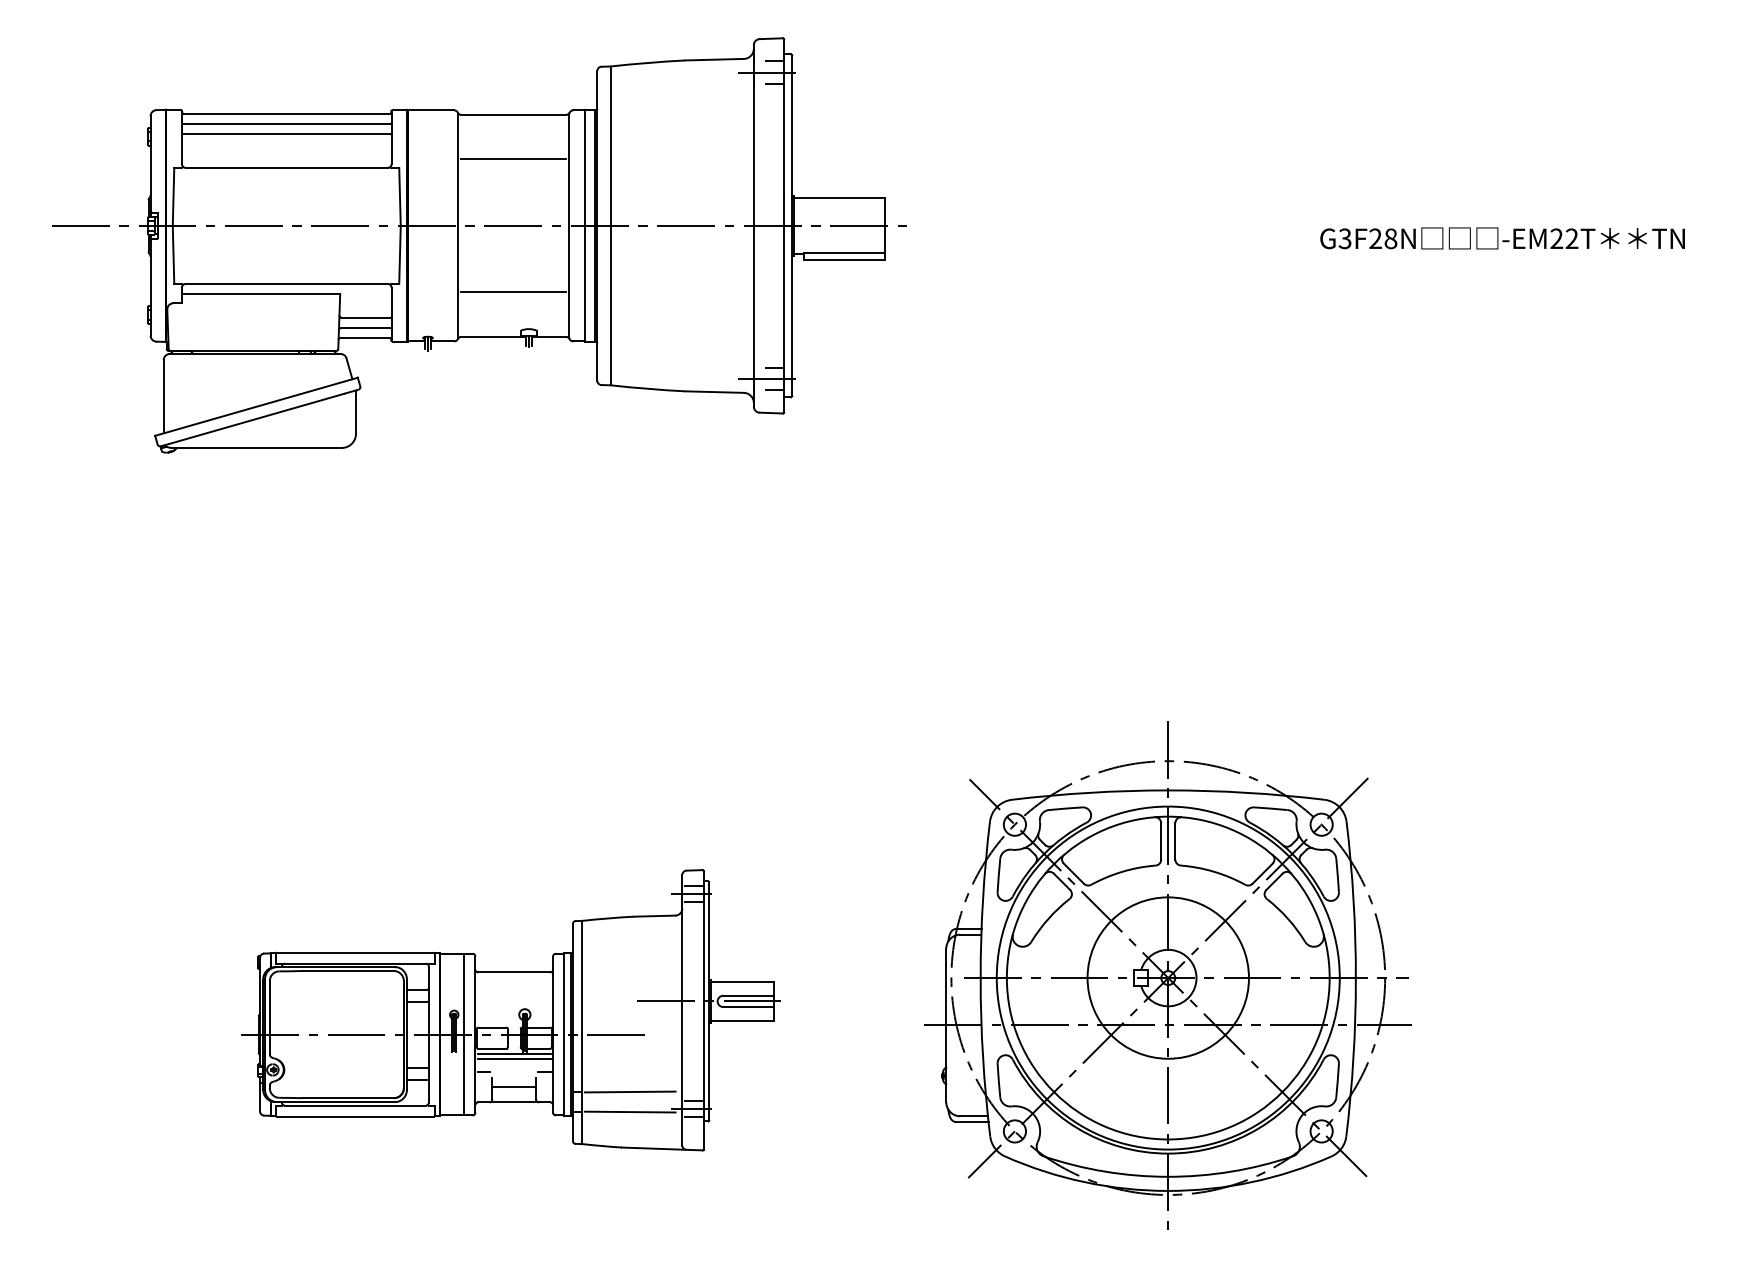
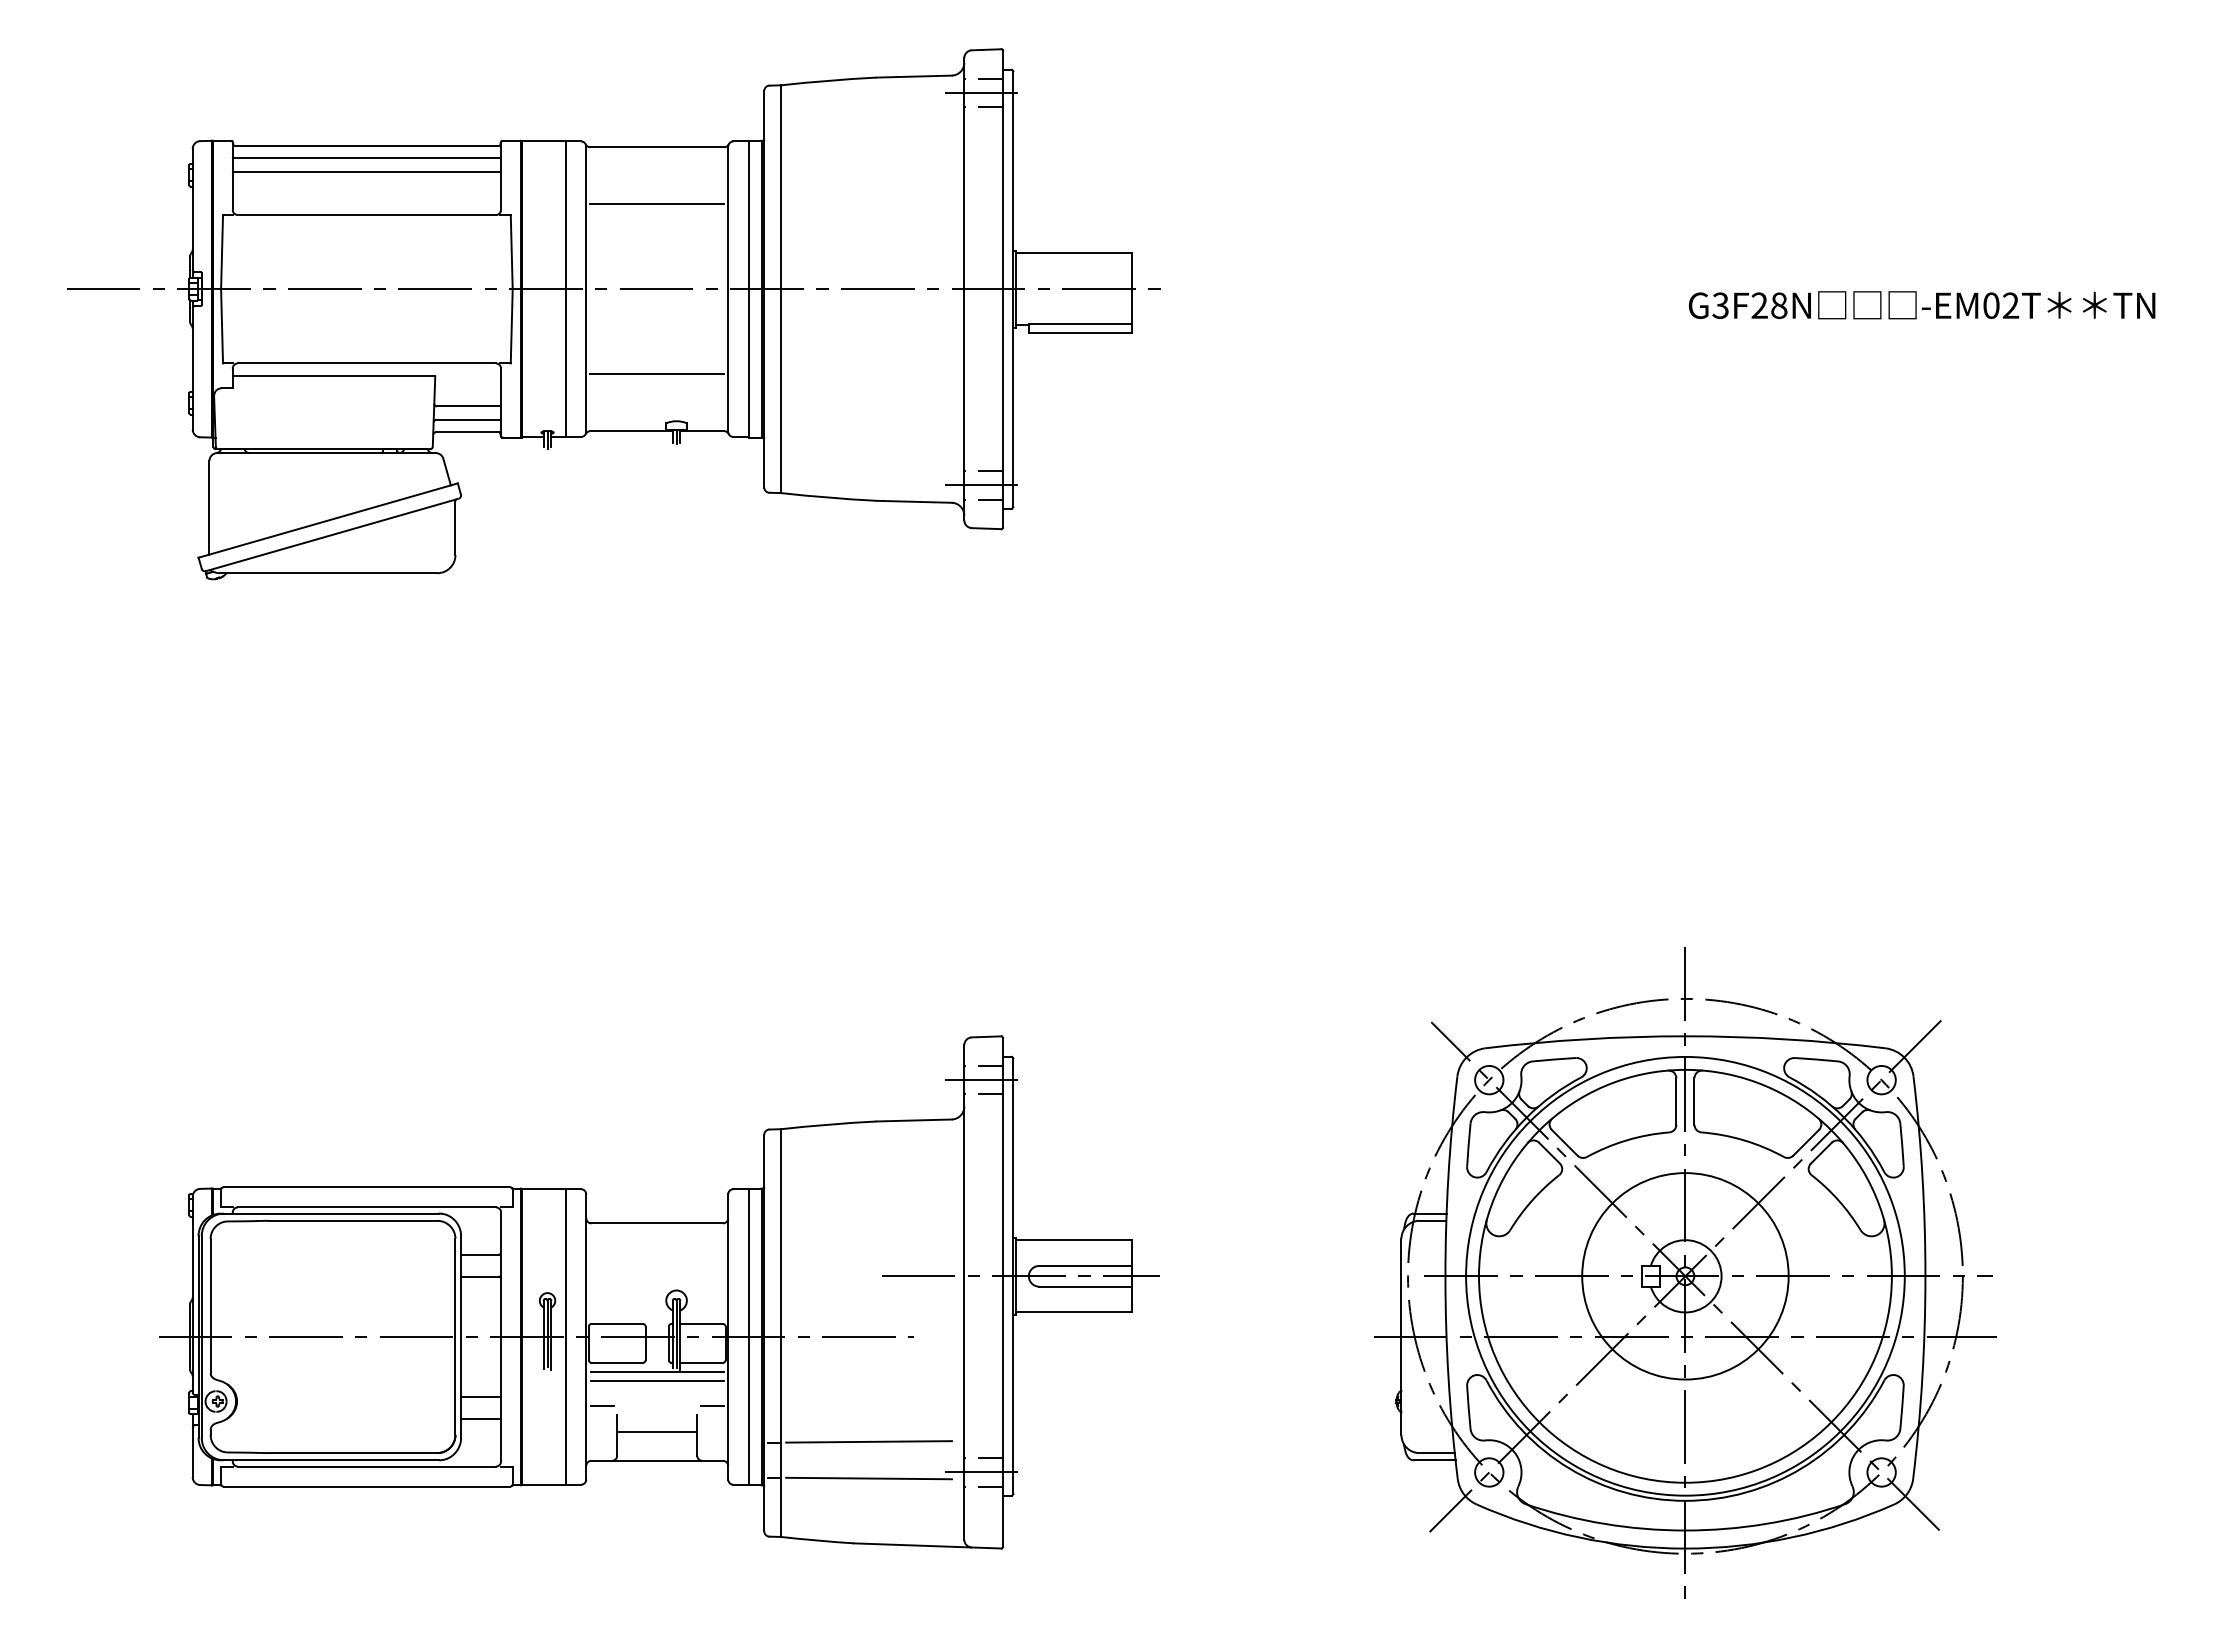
line: (442, 225) -> (565, 288), added
text: (1556, 238) -> (1991, 305), -EM22T -> -EM02T
part: (1168, 975) -> (1685, 1272), moved
part: (515, 1010) -> (659, 1292), size x1.43

